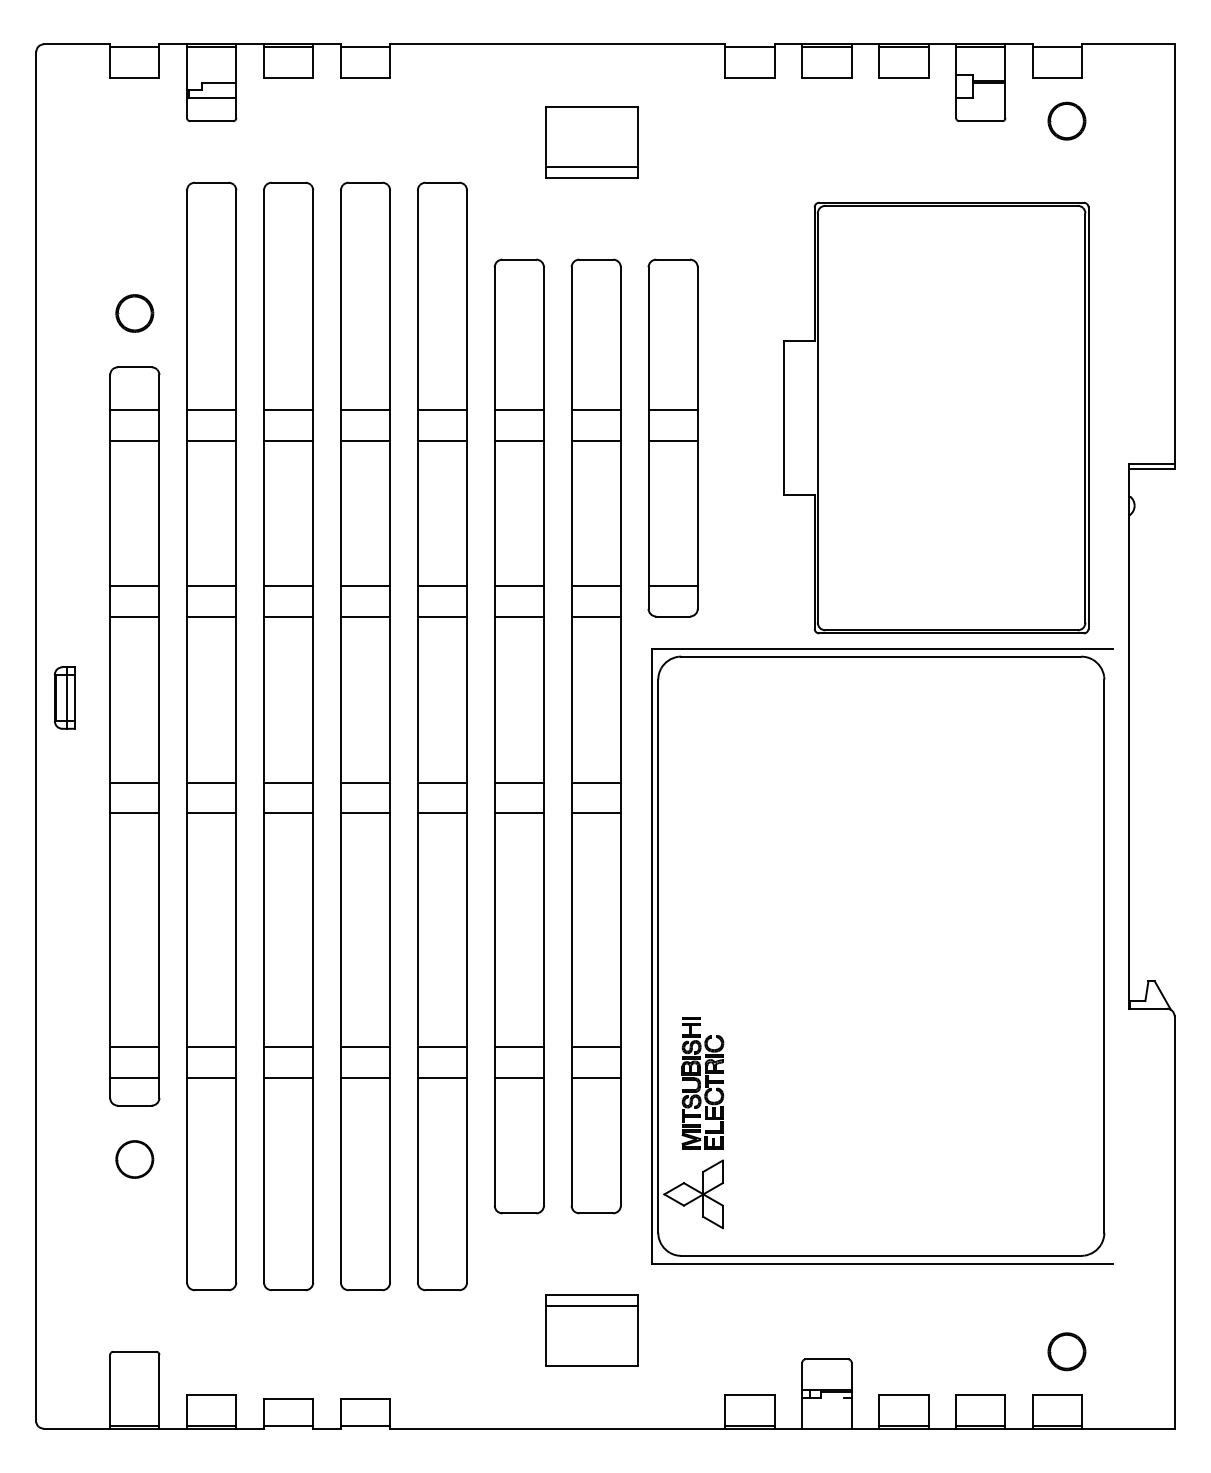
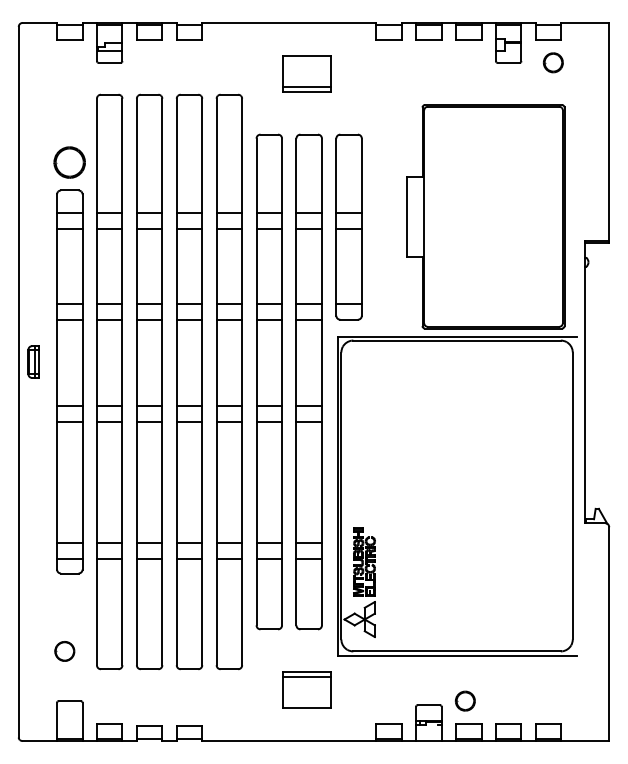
part: (134, 313) -> (69, 162), size x1.6
part: (134, 1159) -> (64, 651), moved
part: (1065, 1350) -> (464, 700), moved

